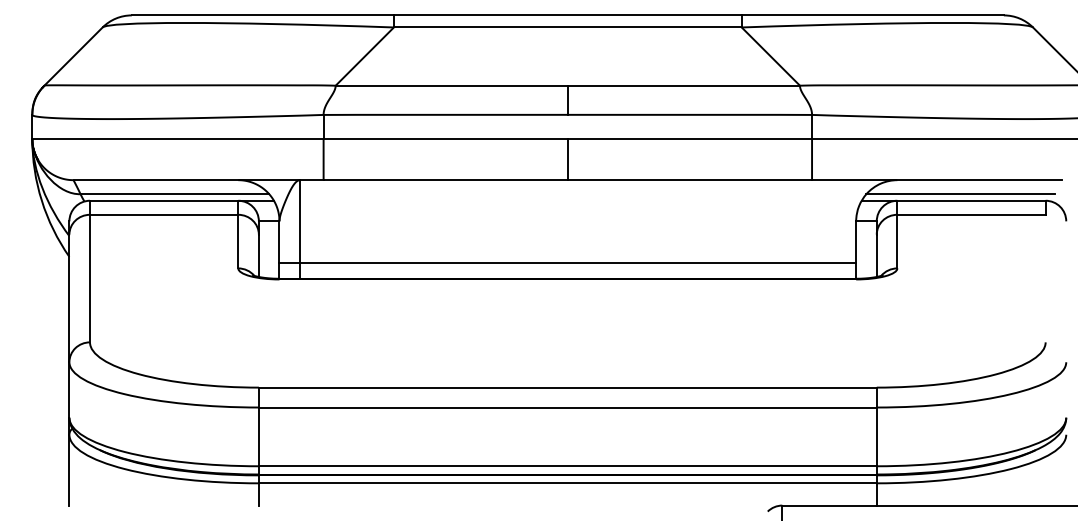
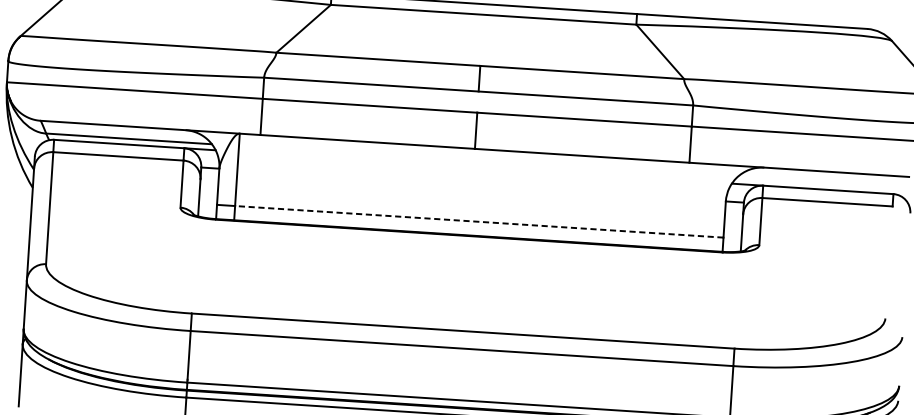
line: (960, 194) -> (819, 183), removed
line: (577, 262) -> (478, 221), solid -> dashed

